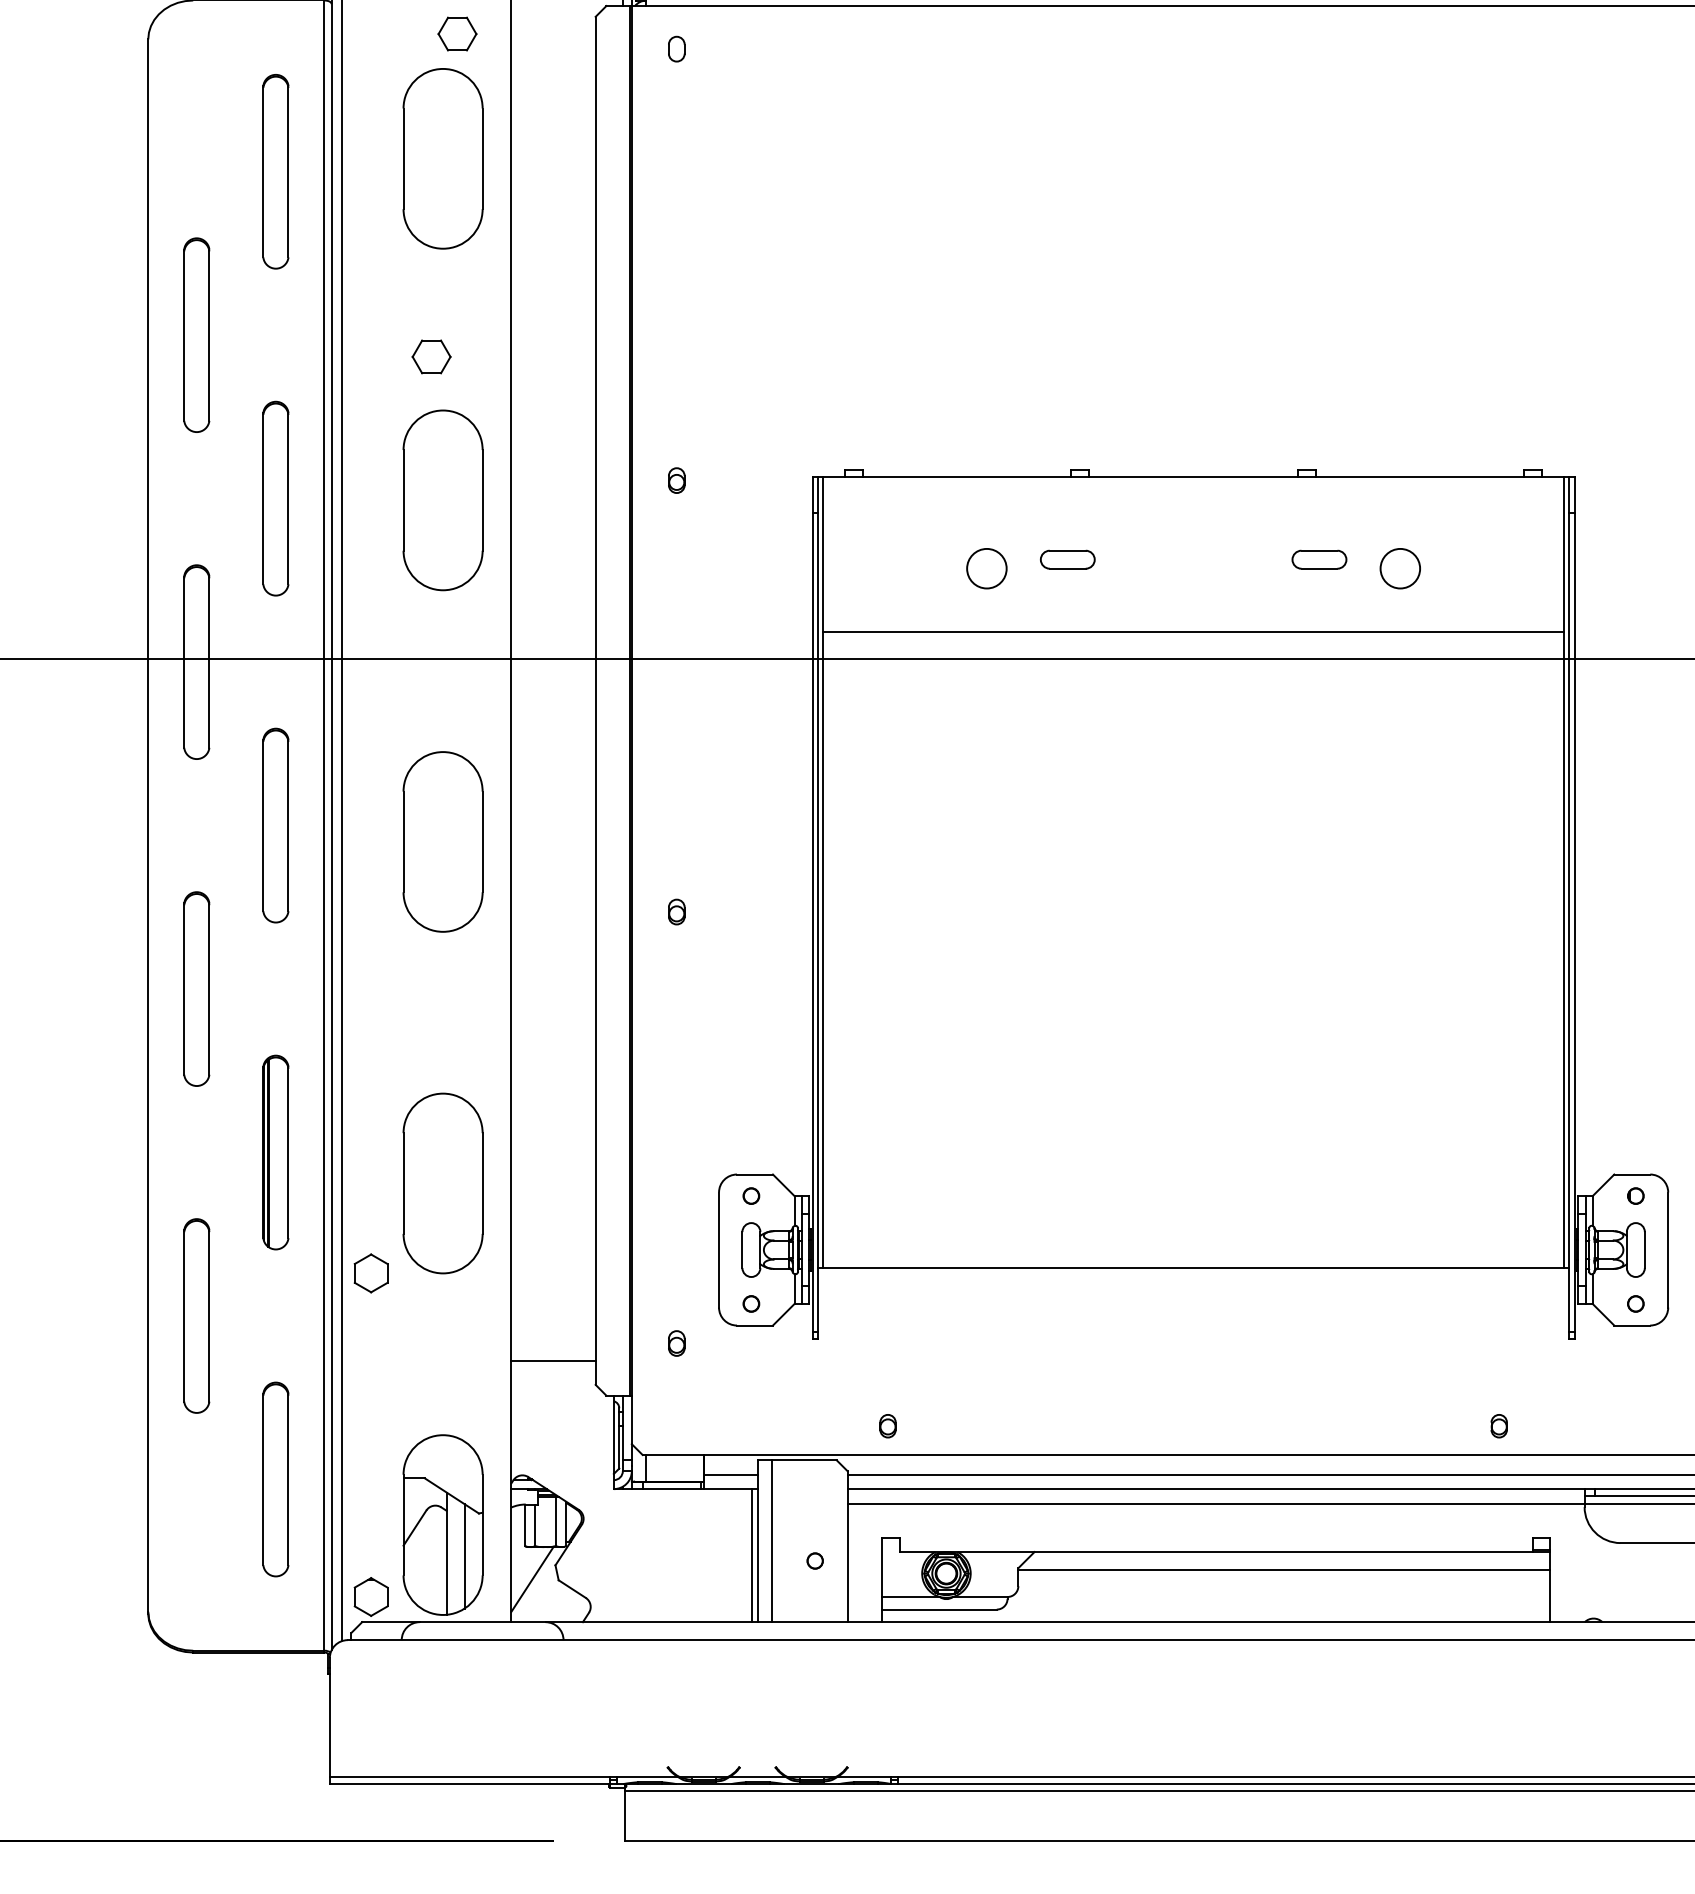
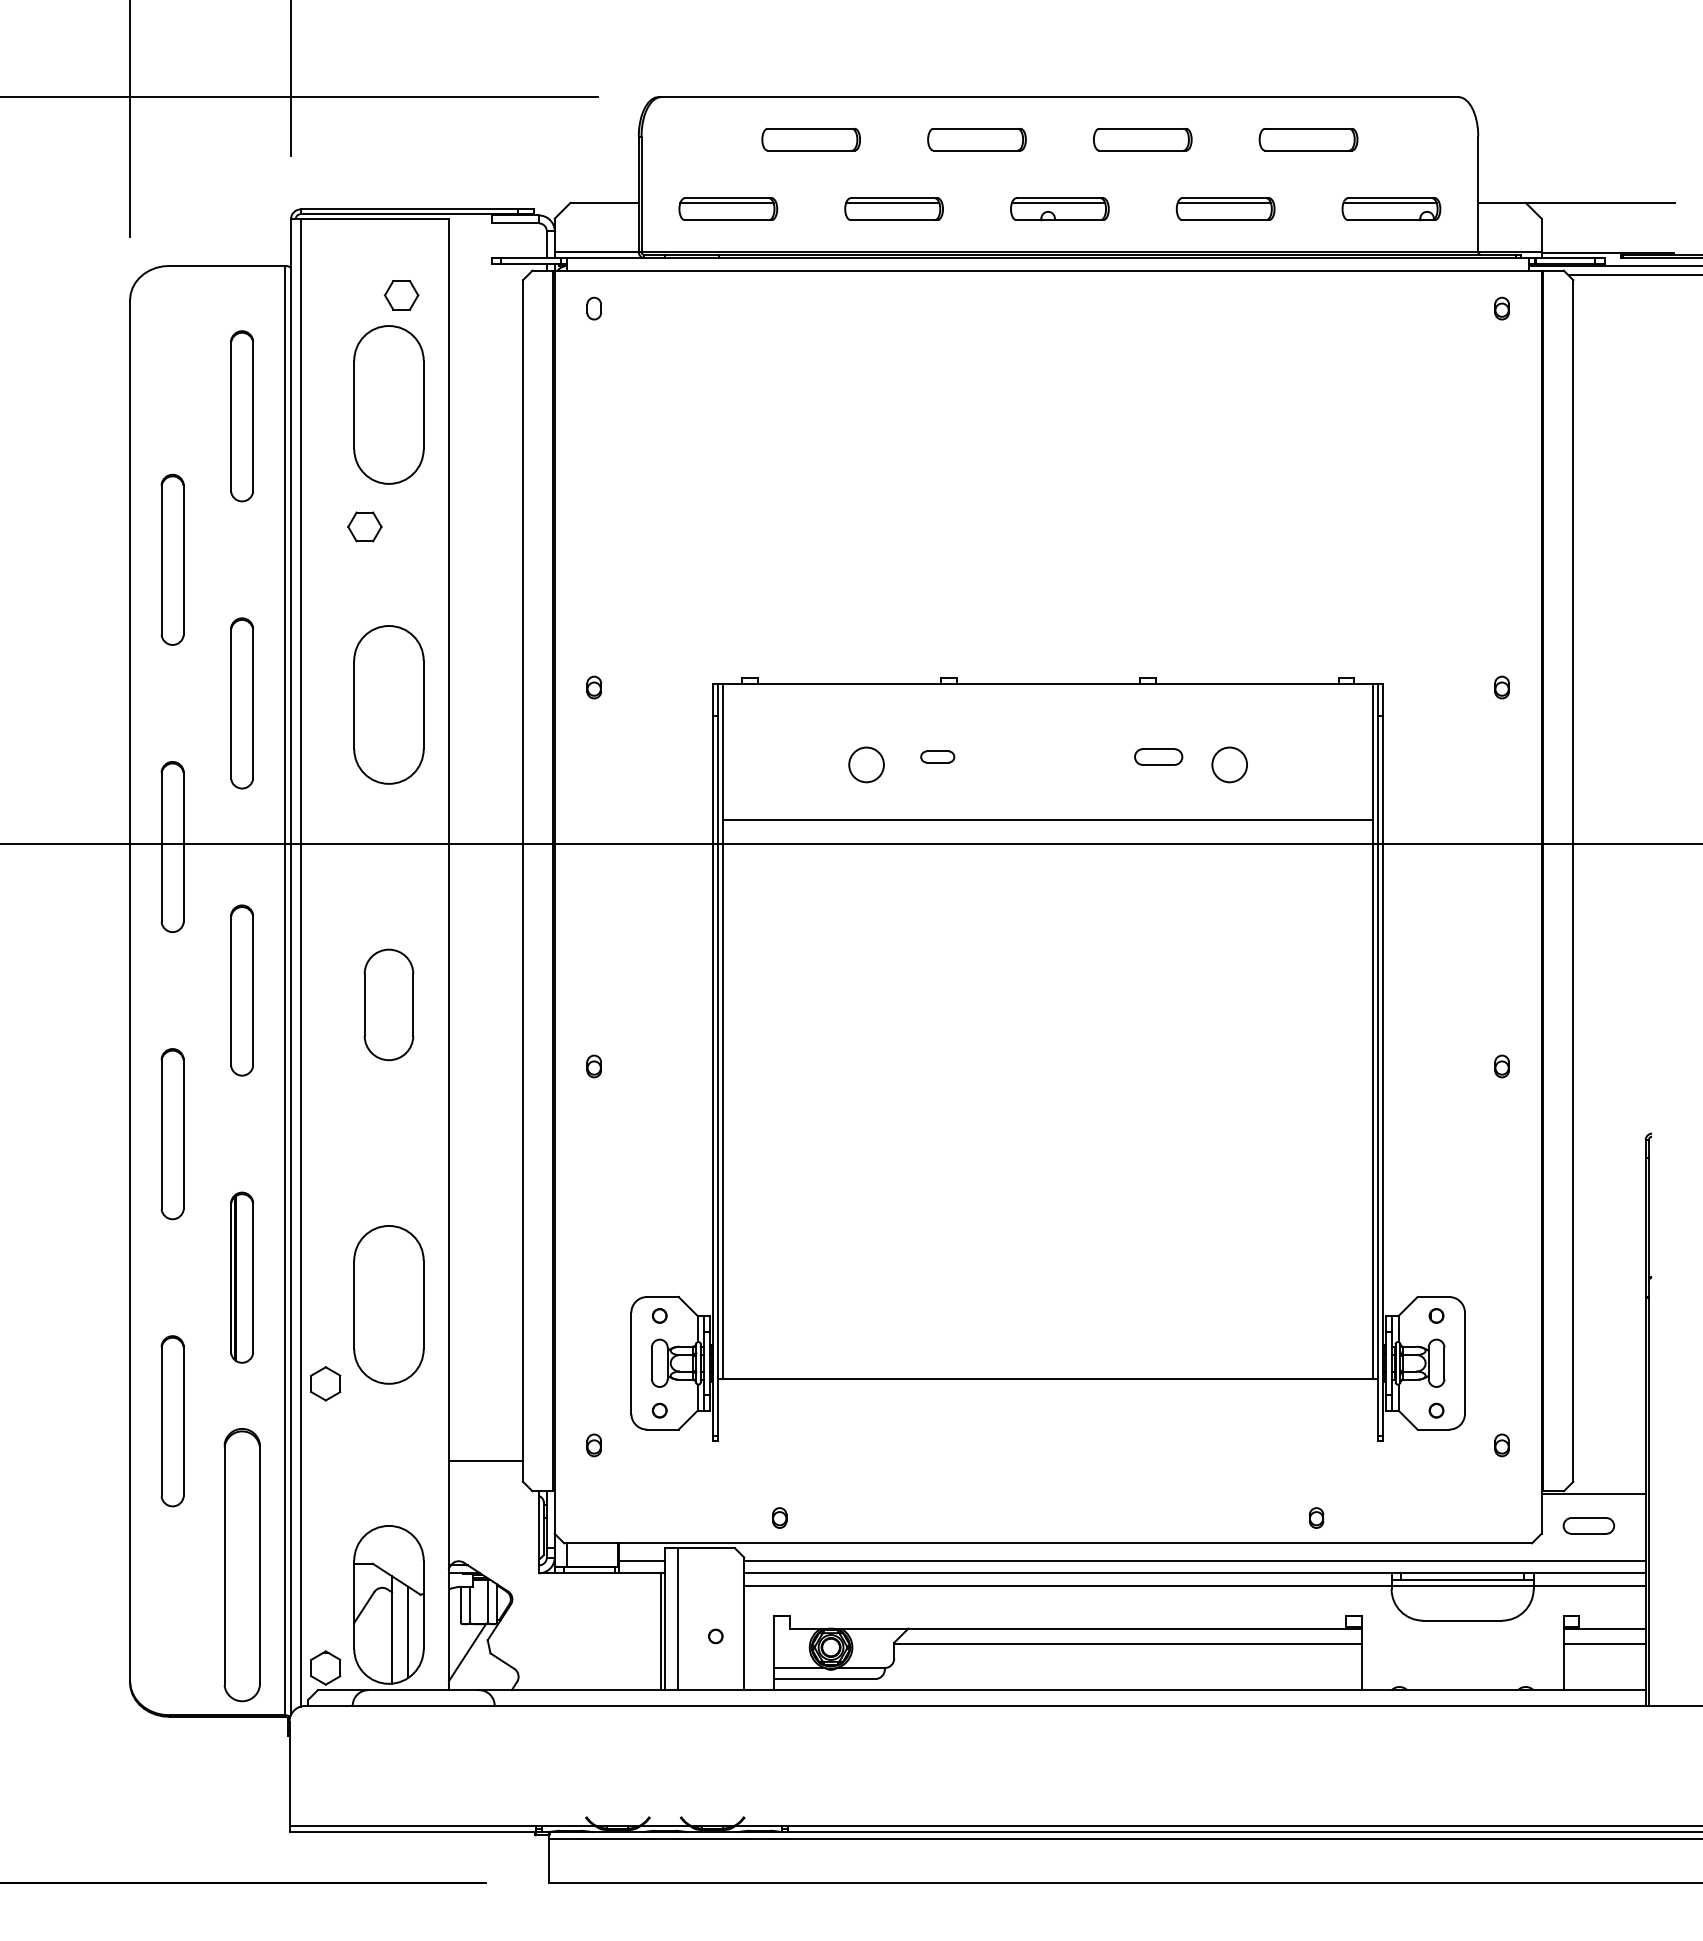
part: (431, 356) -> (364, 526), moved
part: (1067, 559) -> (937, 756), size x0.7
part: (442, 841) -> (388, 1004), size x0.7
part: (275, 1479) -> (241, 1564), size x1.6

